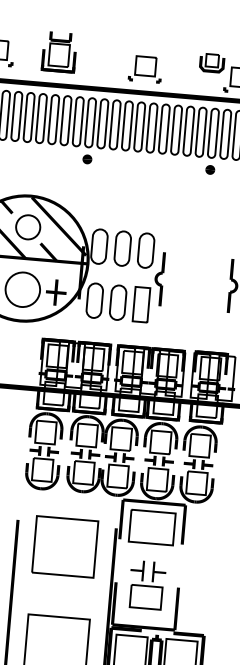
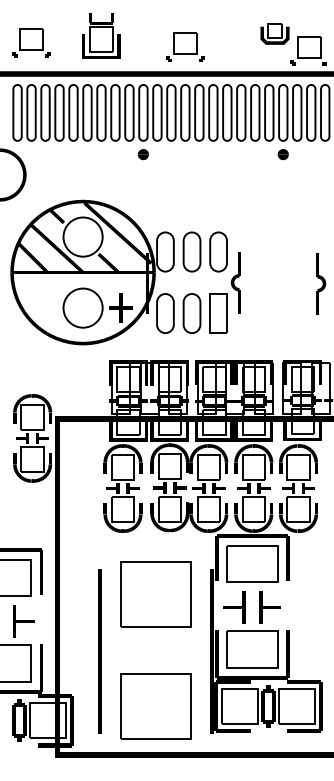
part: (145, 68) -> (185, 46), moved
circle: (27, 226) -> (82, 236), size x1.43
part: (146, 584) -> (251, 629), size x1.43

